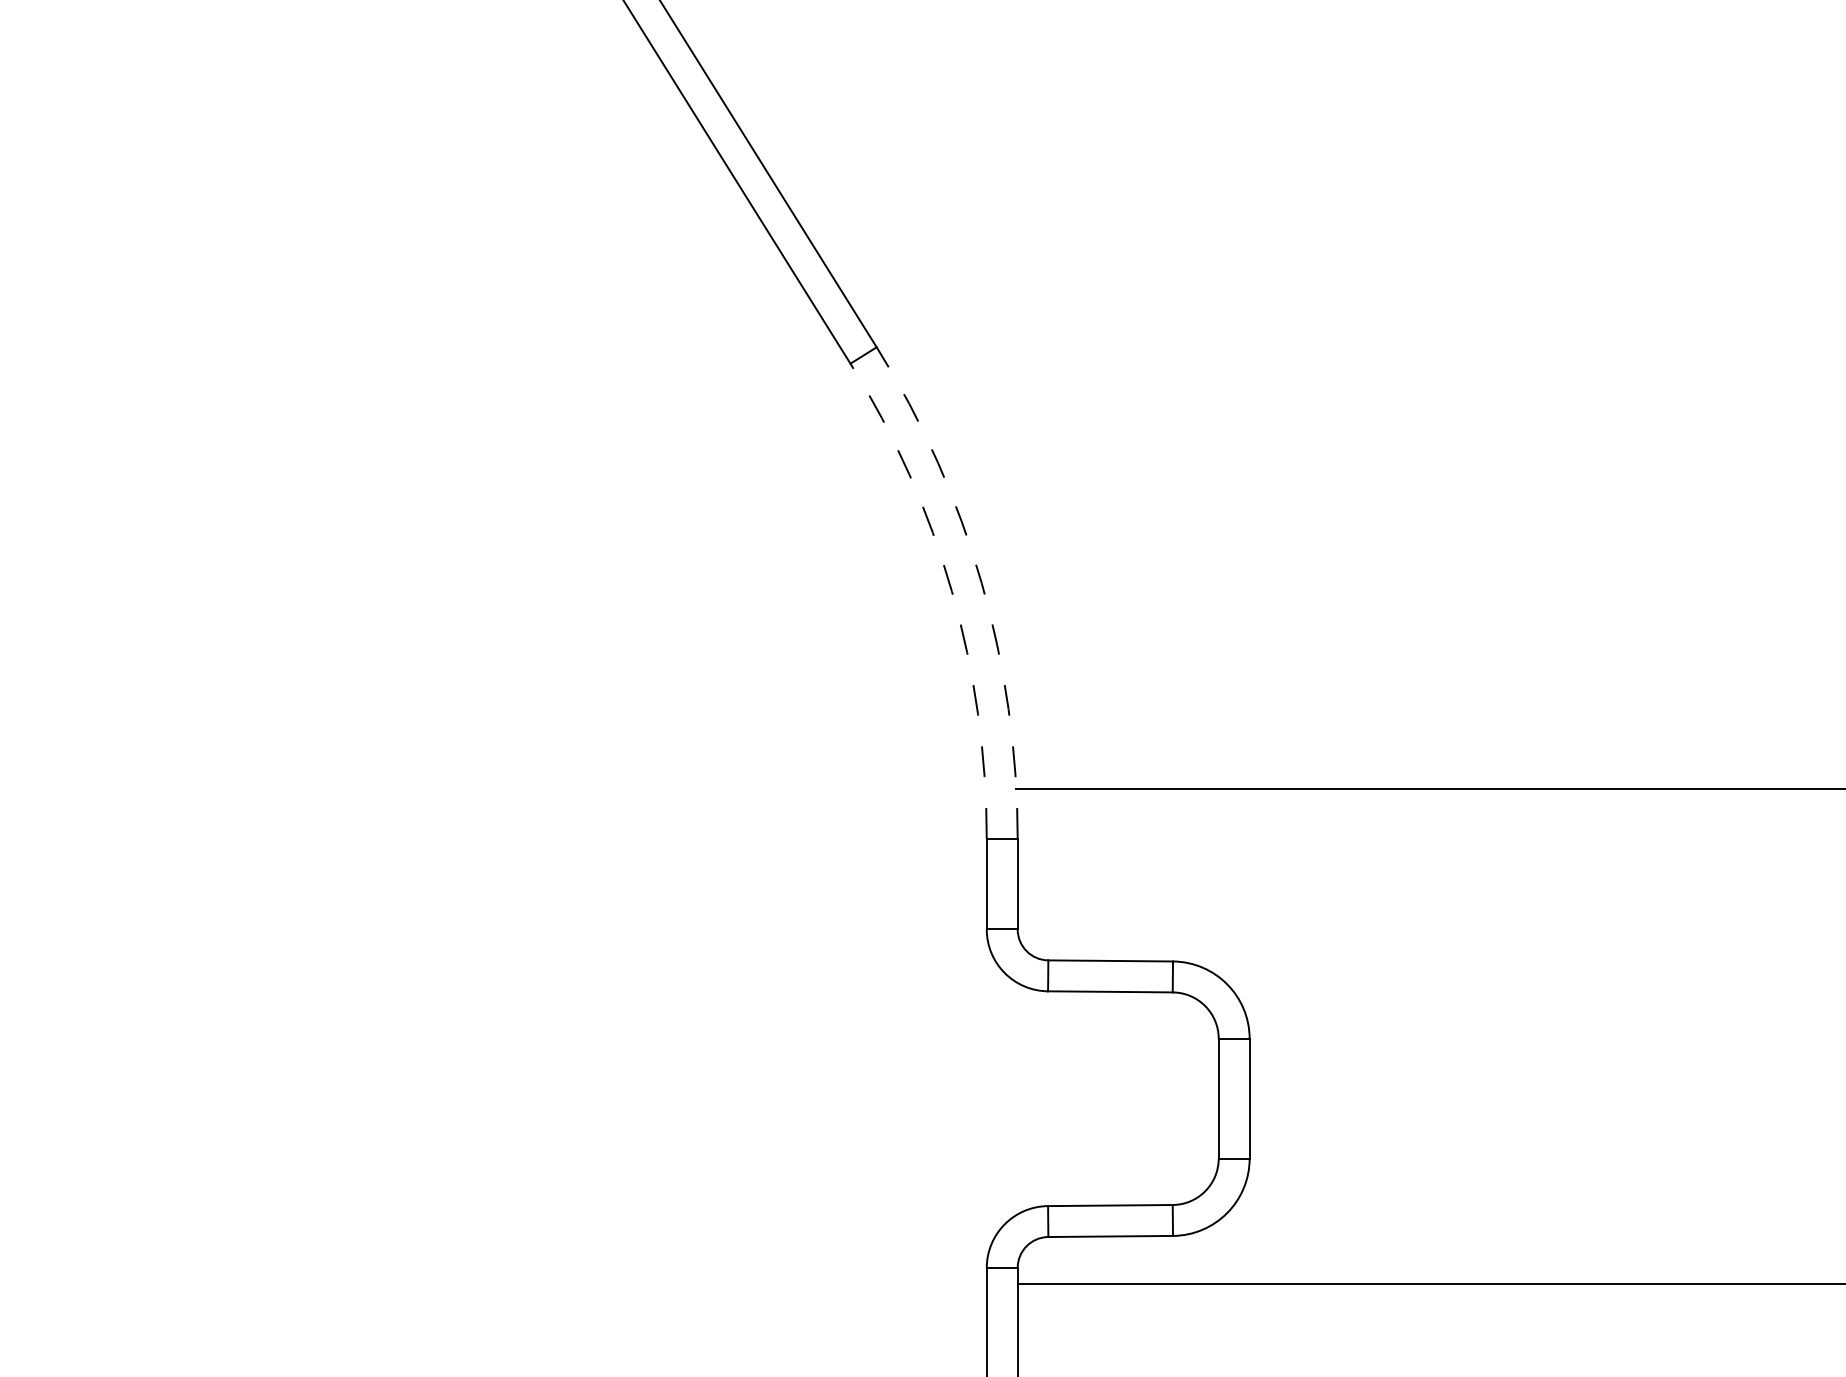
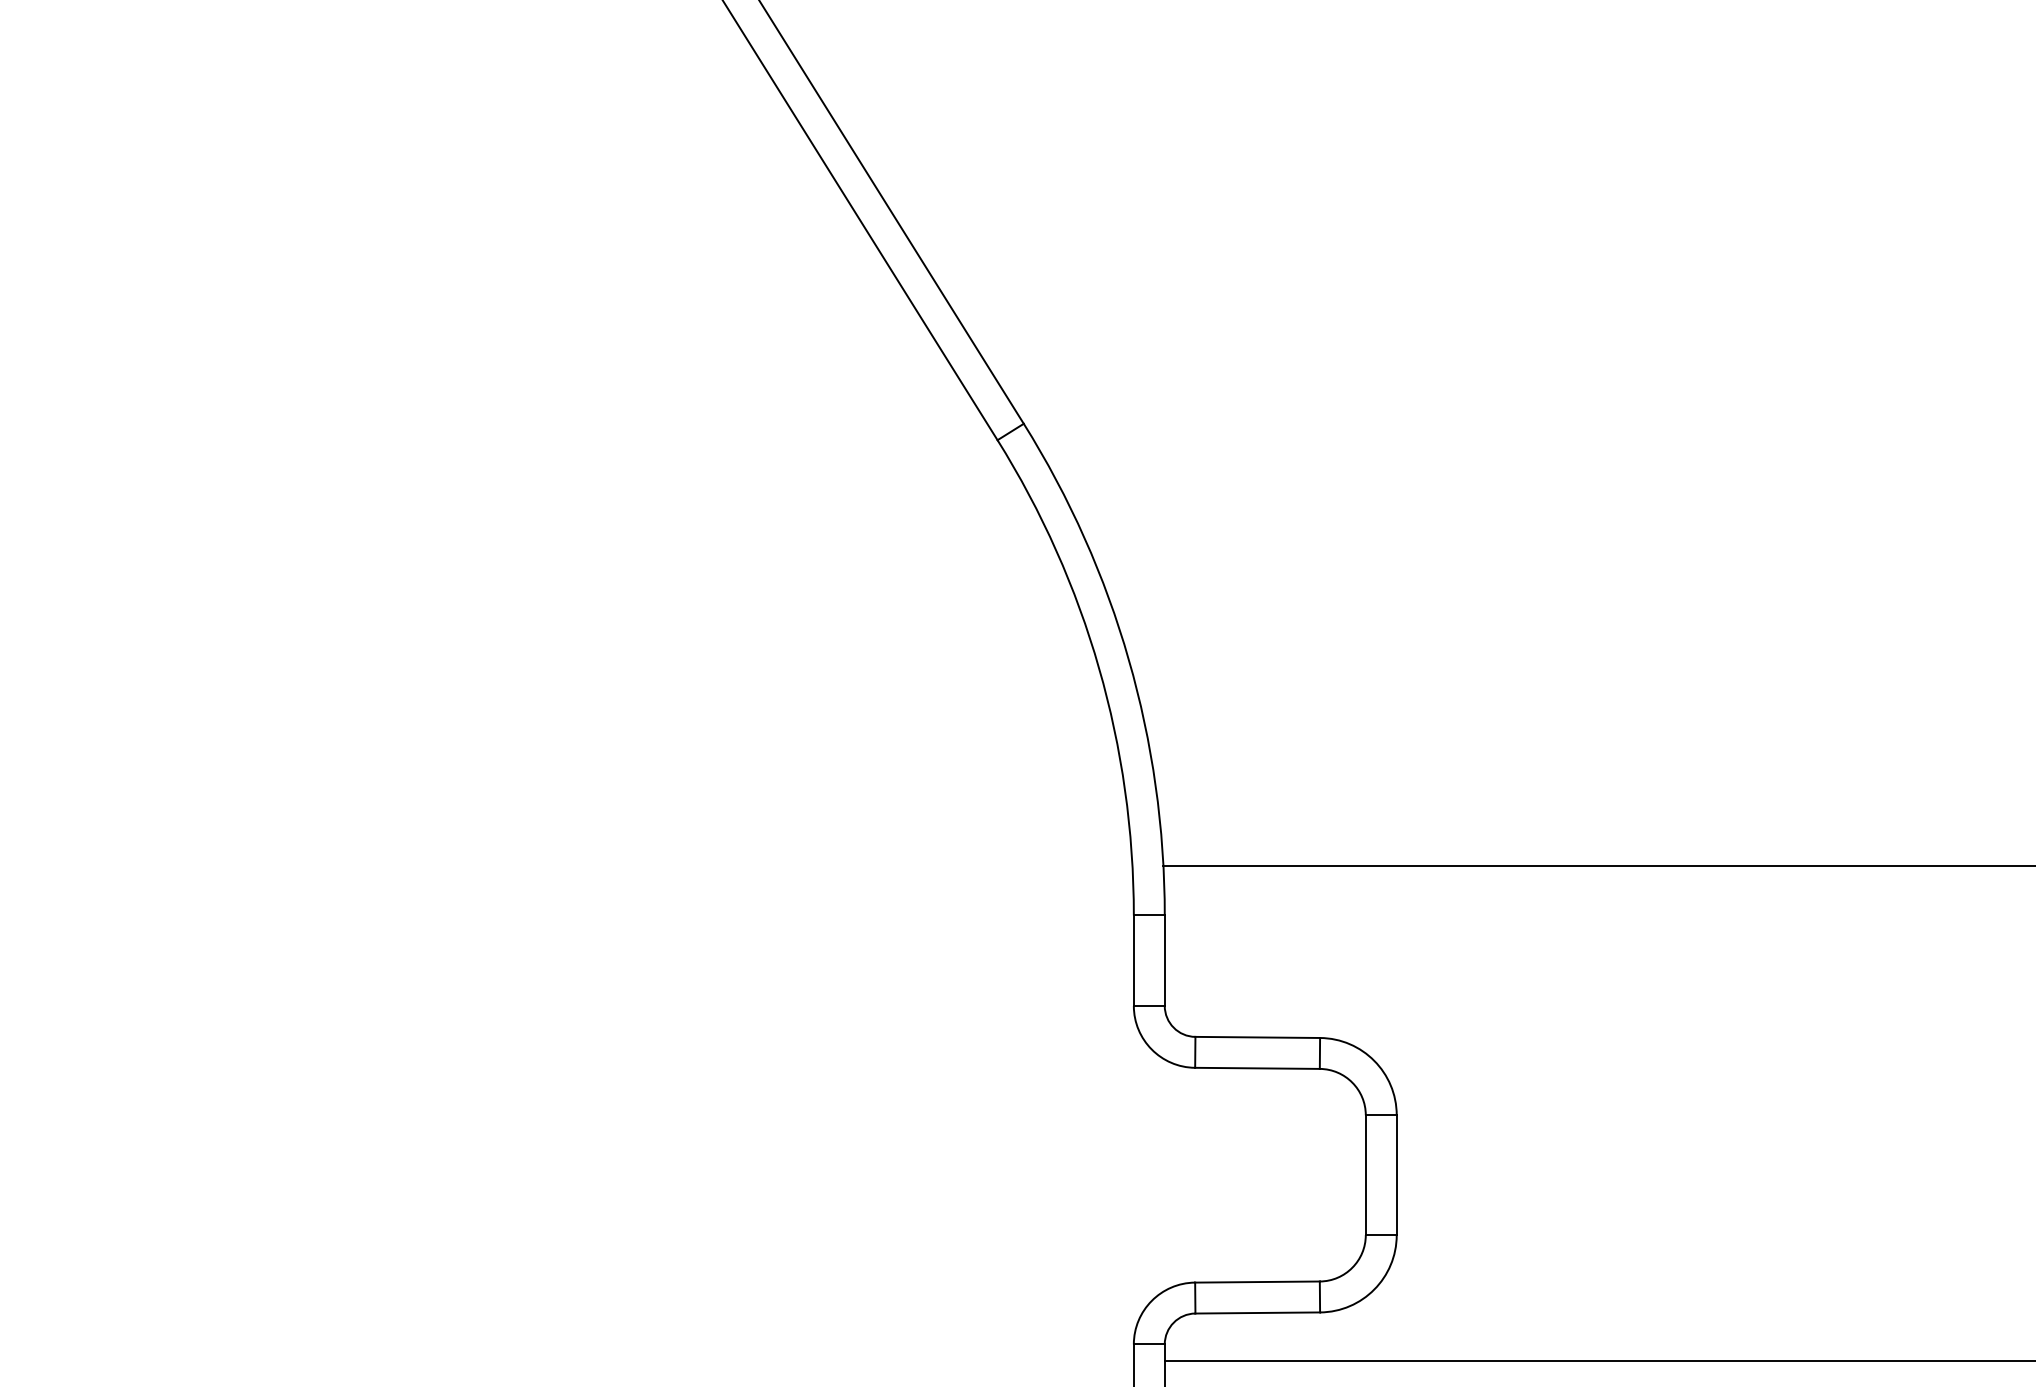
arc: (981, 582) -> (1128, 659), dashed -> solid
arc: (952, 591) -> (1099, 668), dashed -> solid

